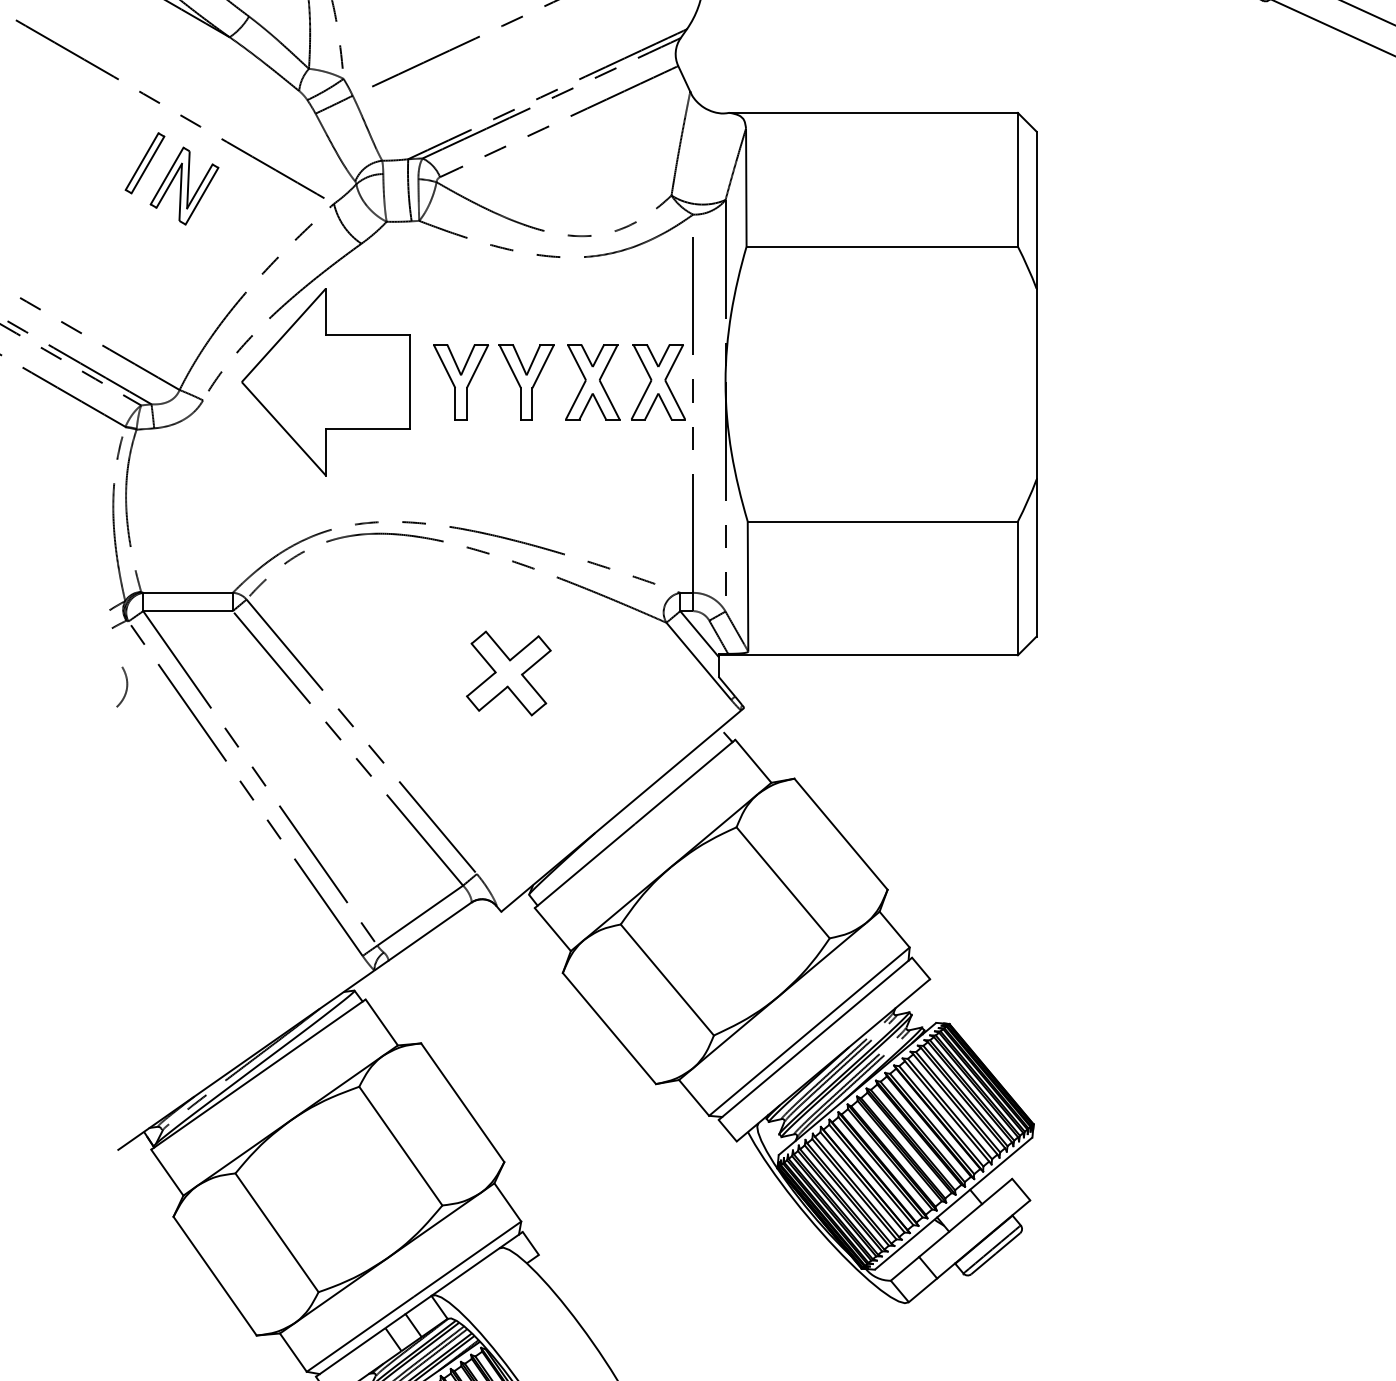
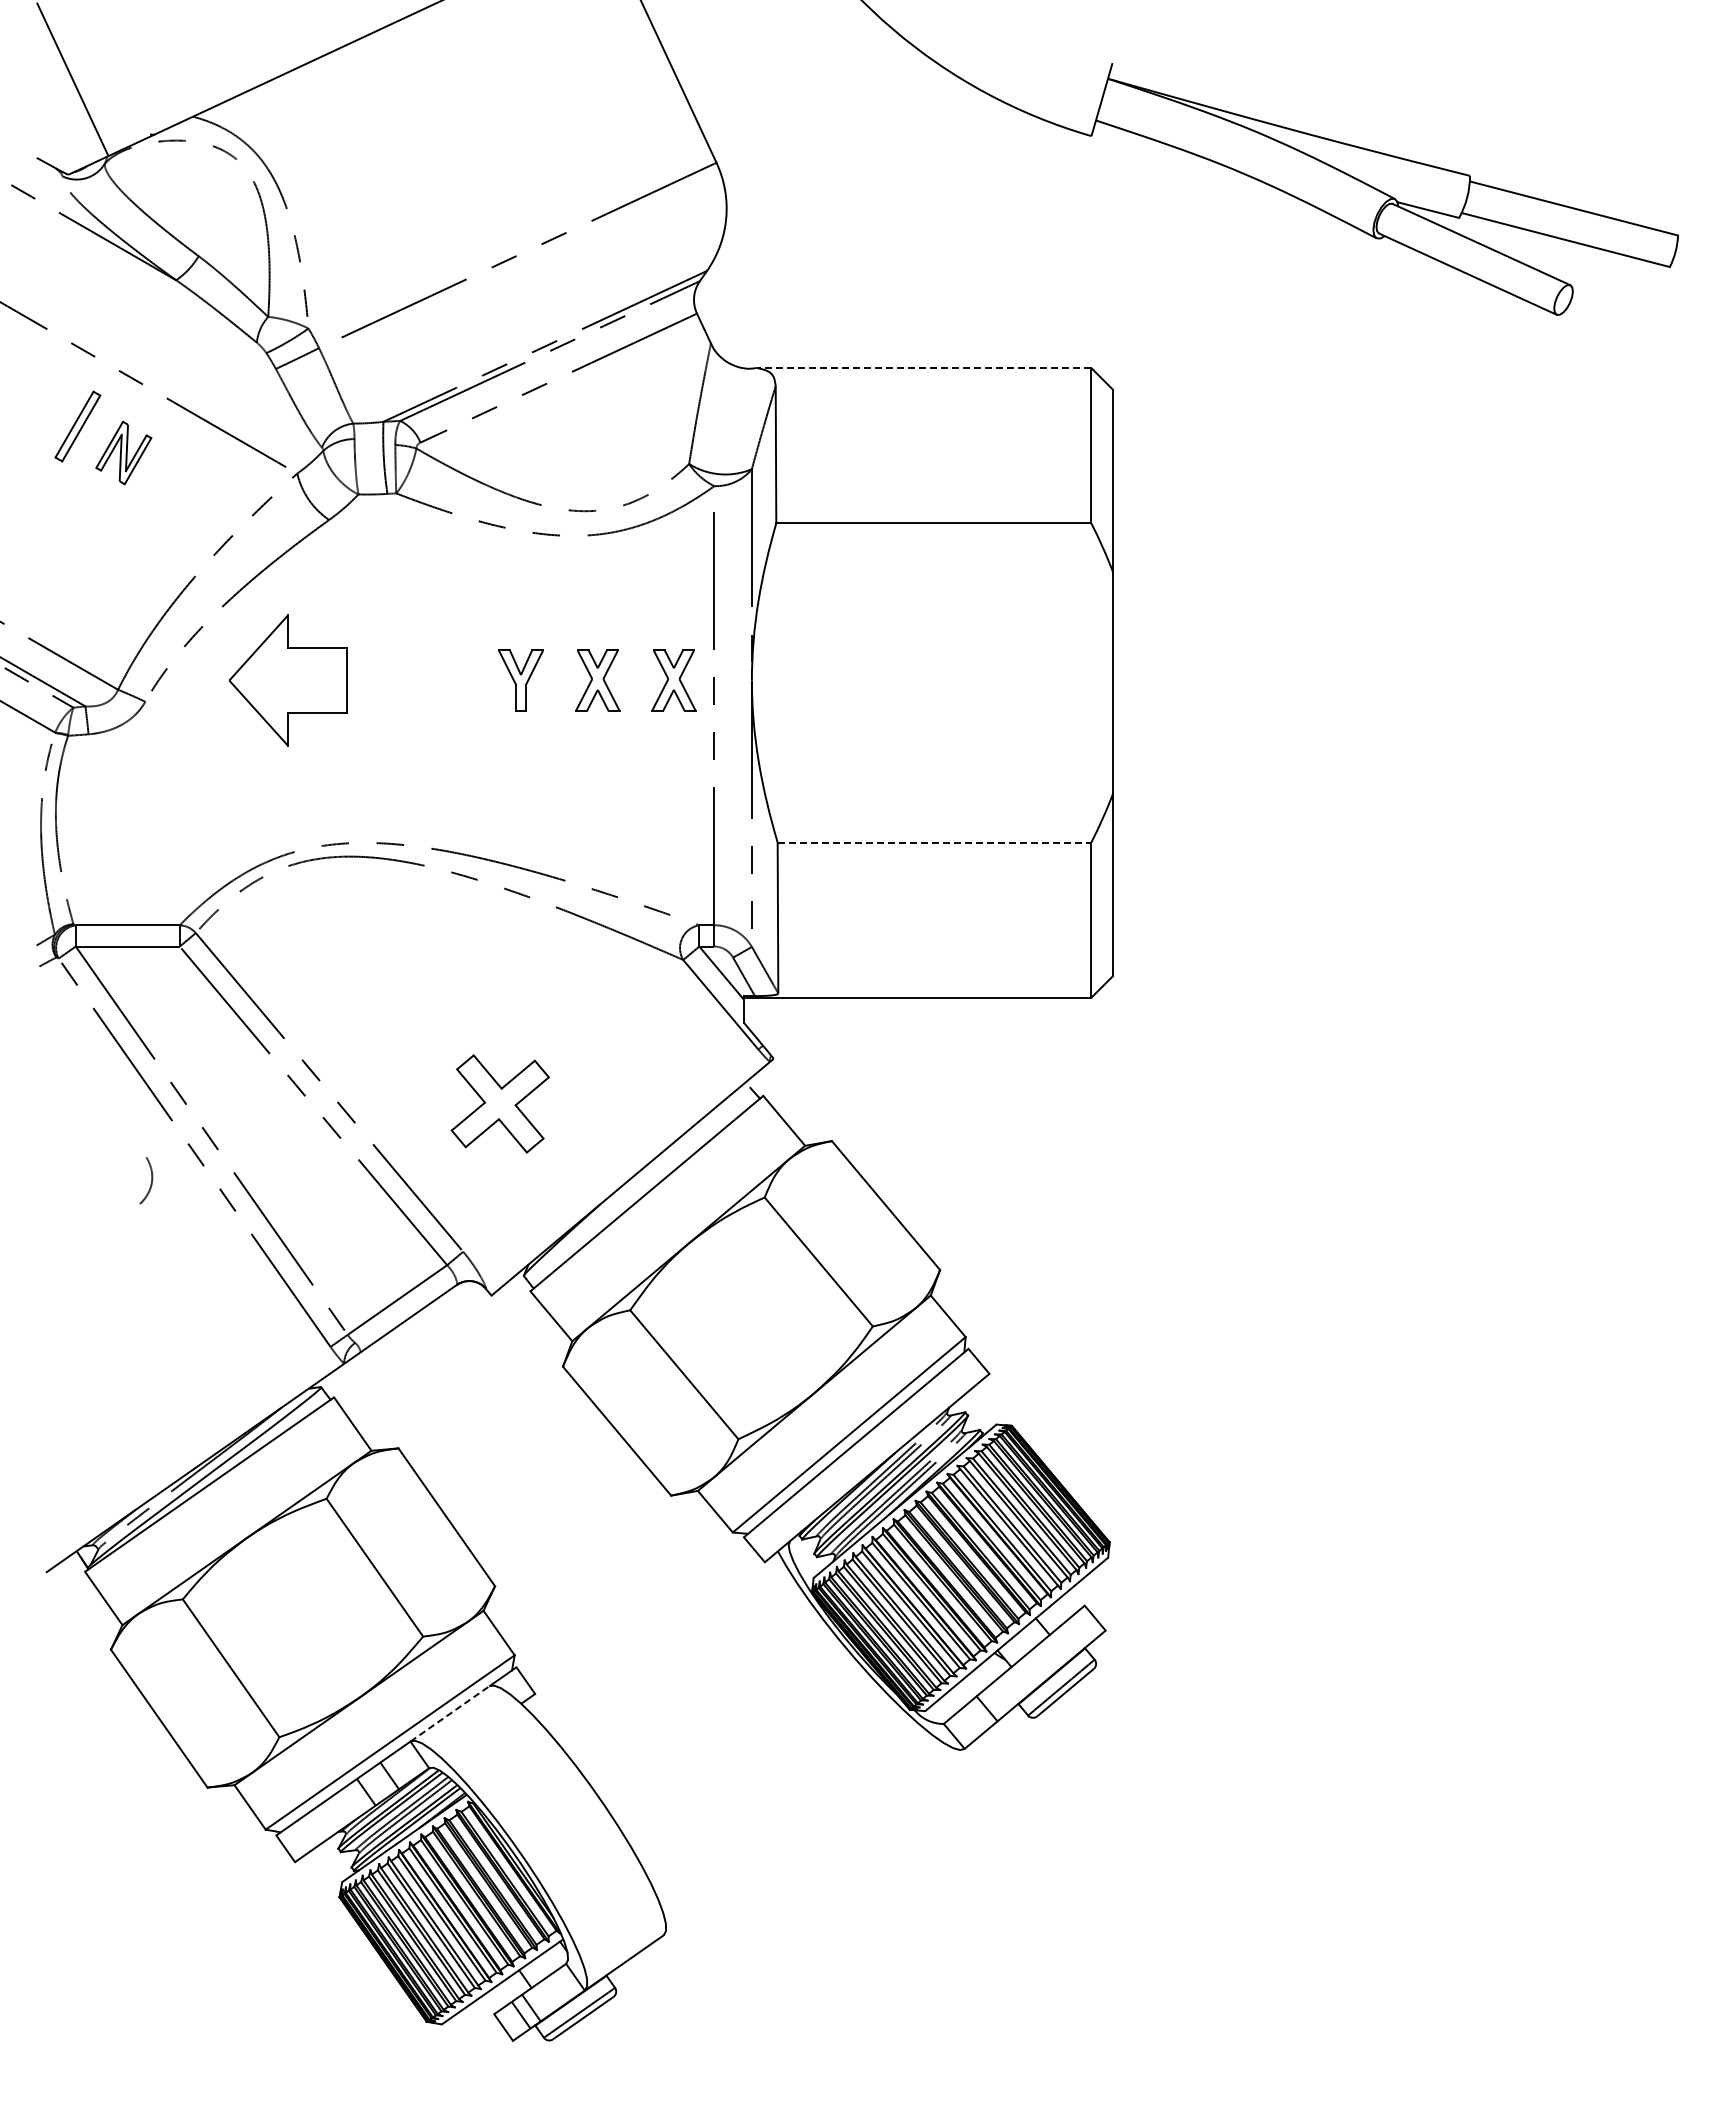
line: (873, 113) -> (923, 368), solid -> dashed
part: (184, 185) -> (123, 452), size x0.7
part: (325, 382) -> (287, 680), size x0.6
part: (460, 382) -> (444, 680), removed
part: (526, 382) -> (520, 680), size x0.7
part: (592, 382) -> (597, 680), size x0.7
part: (658, 382) -> (673, 680), size x0.7
line: (882, 521) -> (934, 842), solid -> dashed
part: (508, 673) -> (499, 1103), moved
curve: (126, 686) -> (151, 1180), moved
line: (465, 1271) -> (450, 1713), solid -> dashed

